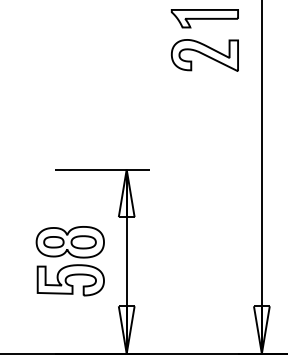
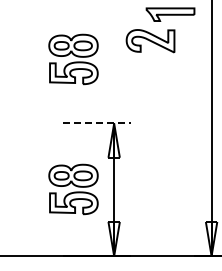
part: (204, 55) -> (150, 41), moved
part: (70, 80) -> (73, 59), added
line: (103, 169) -> (97, 123), solid -> dashed

